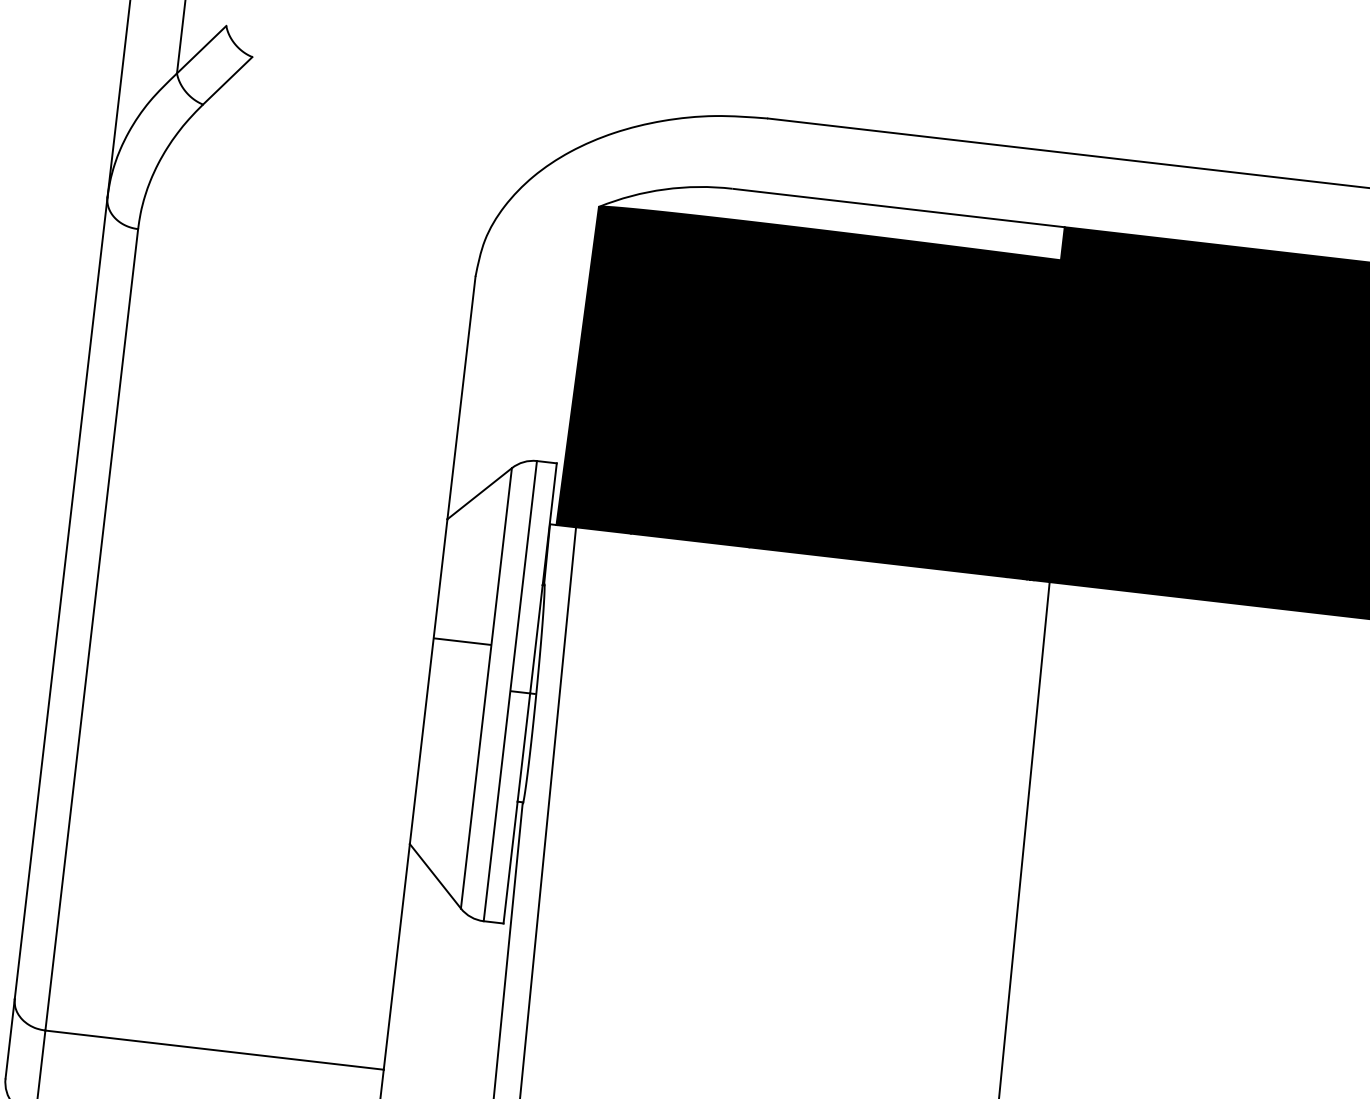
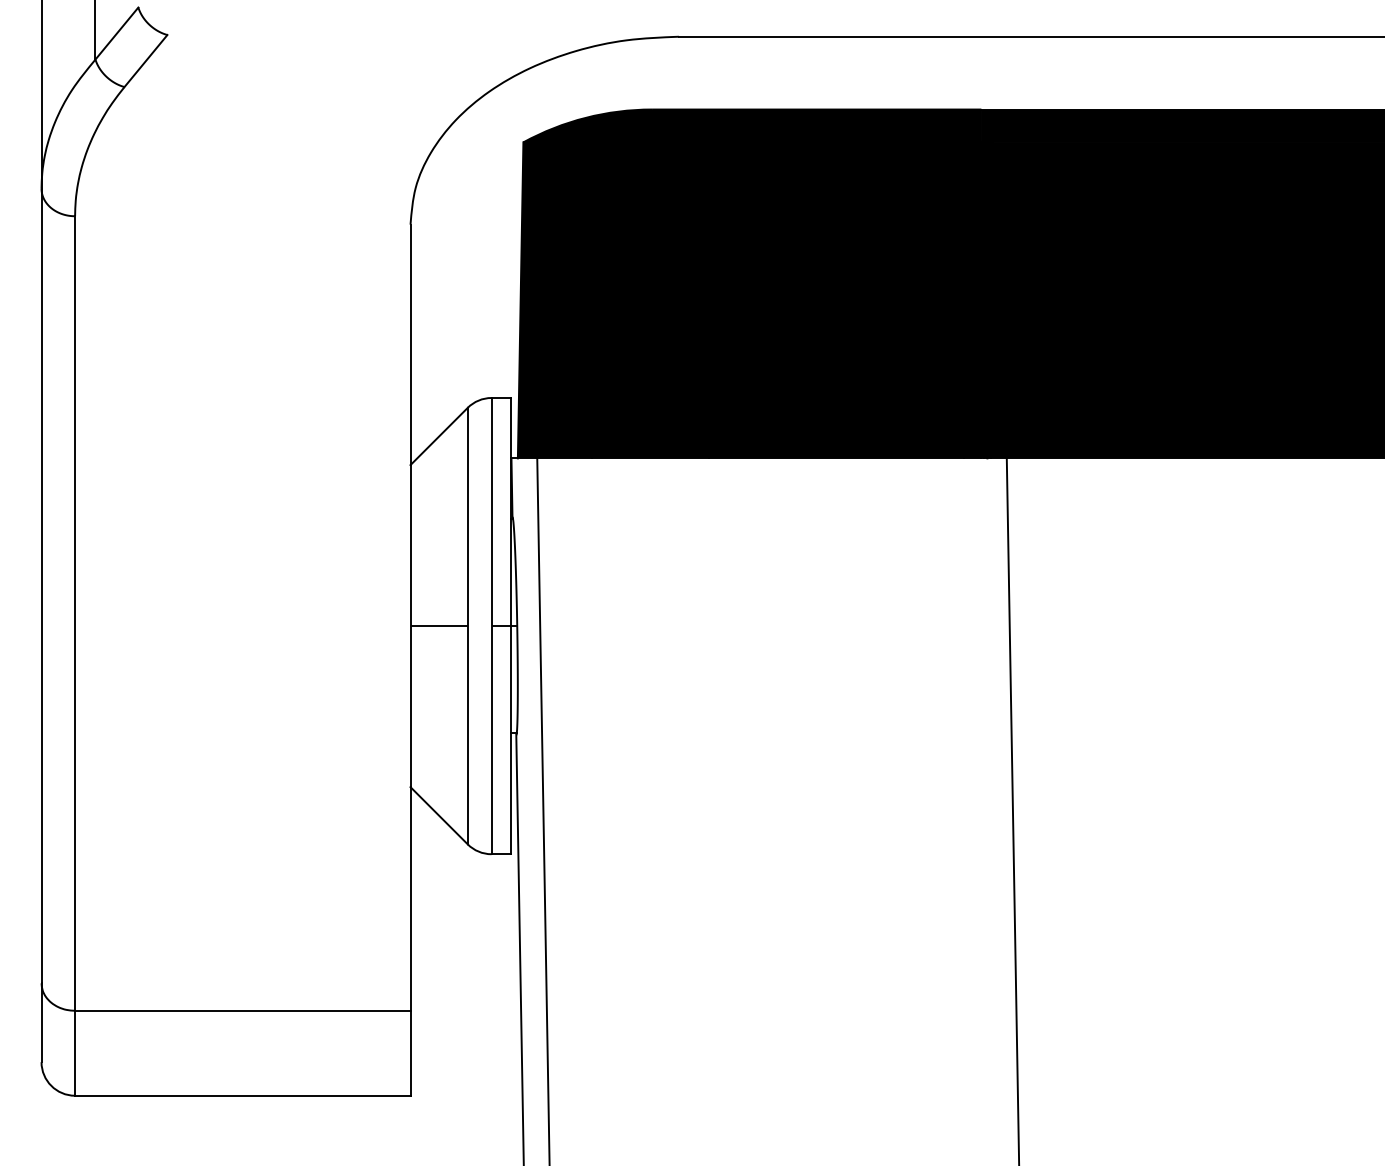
fill: (832, 216) -> (752, 125), added
line: (461, 641) -> (438, 626), moved

